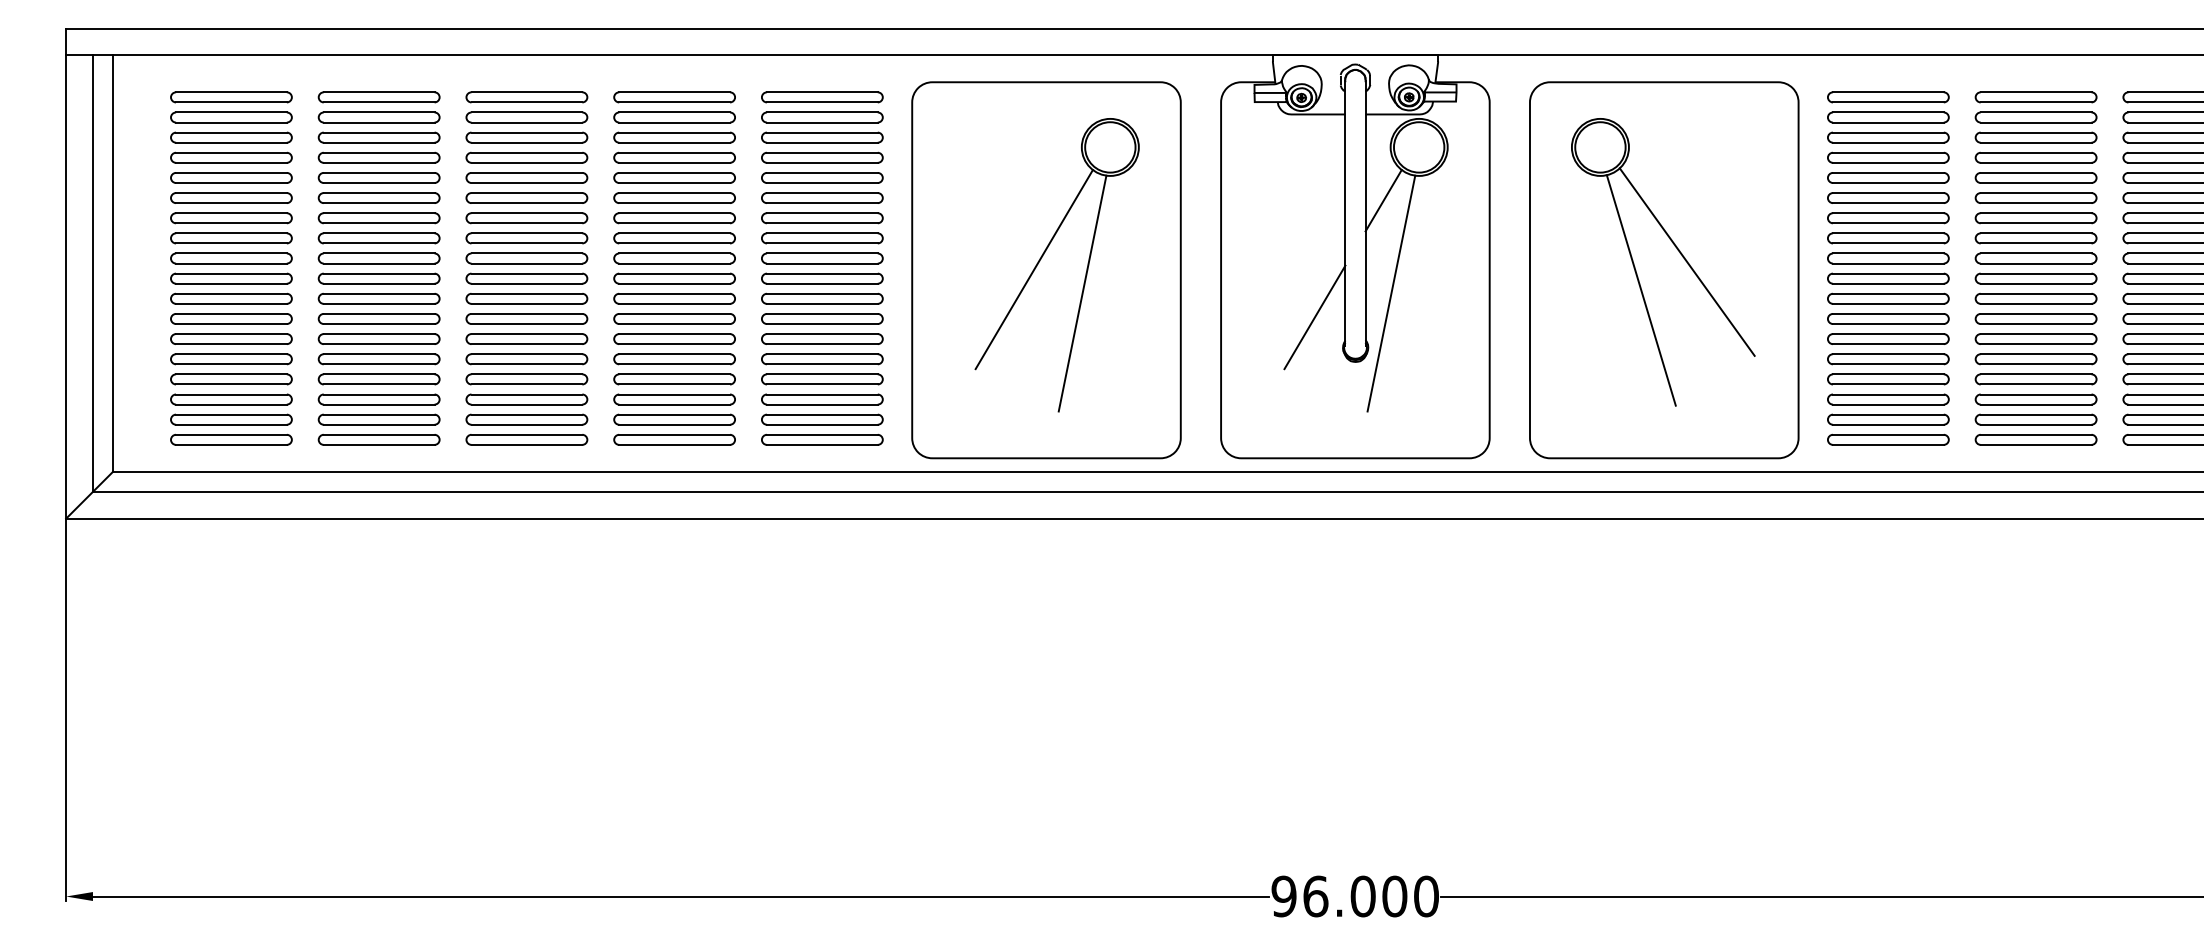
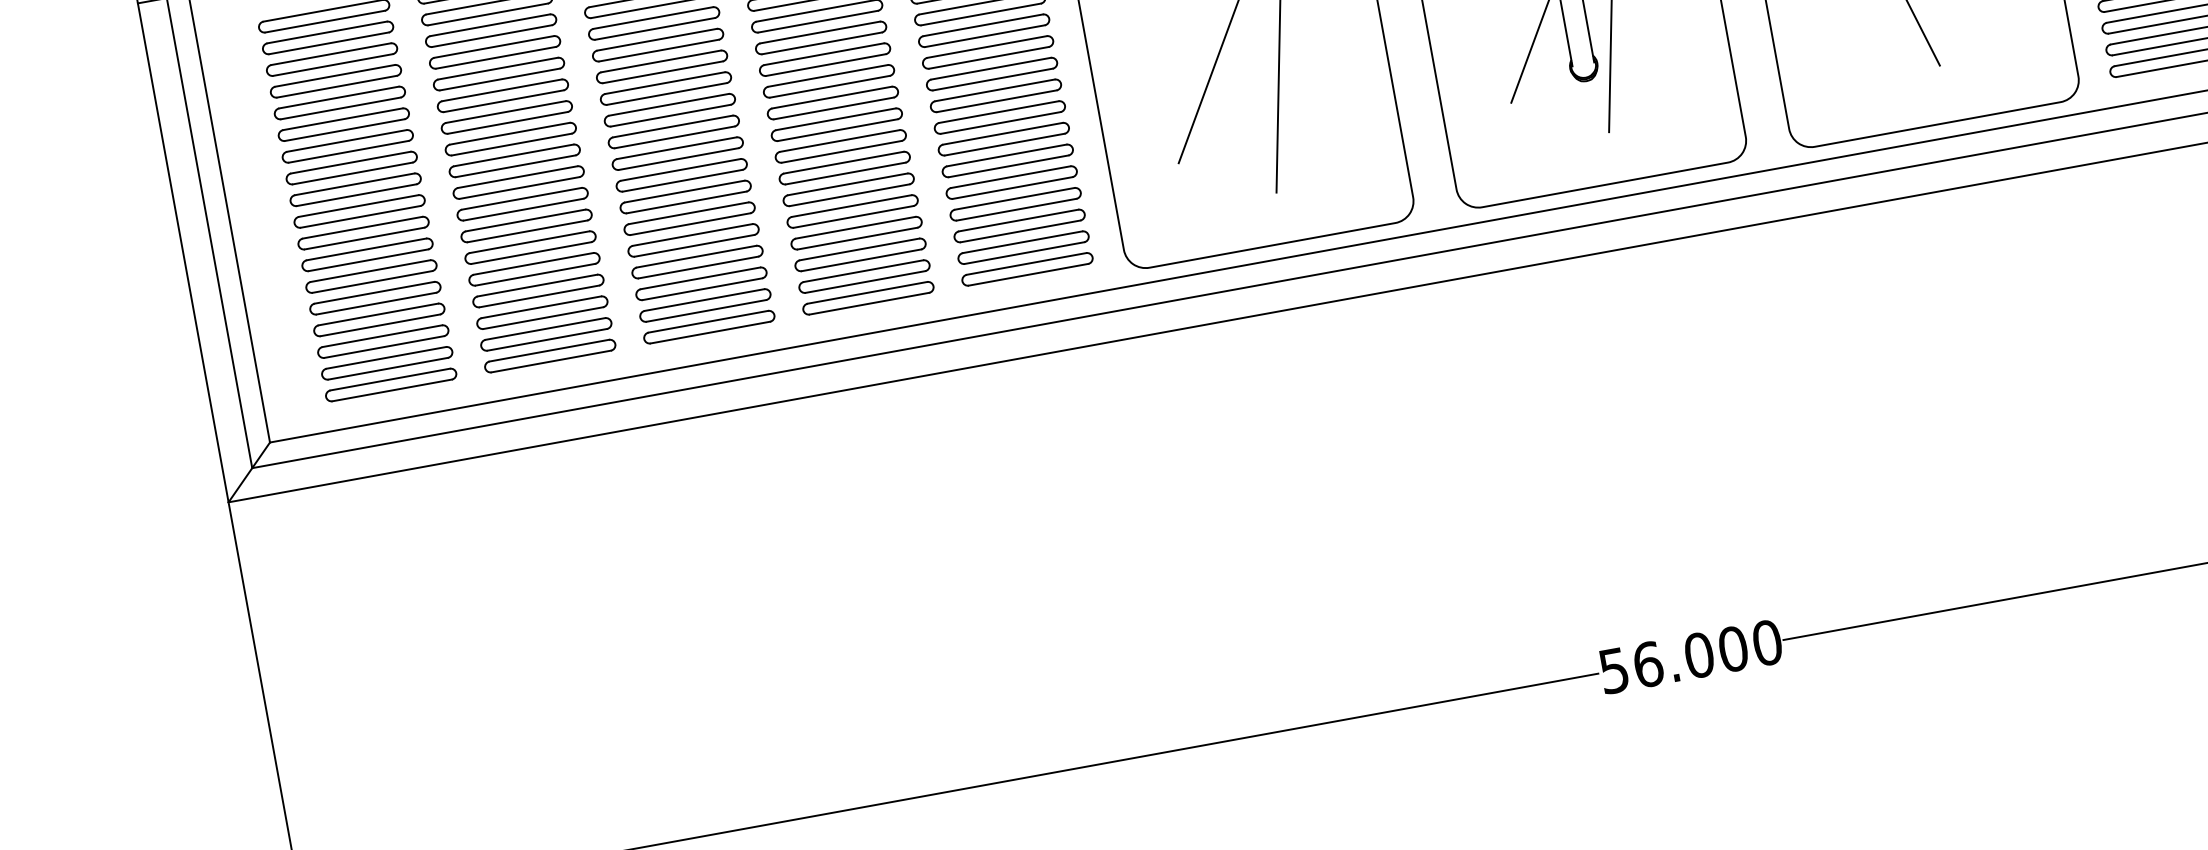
text: (1283, 896) -> (1613, 670), 96.000 -> 56.000

